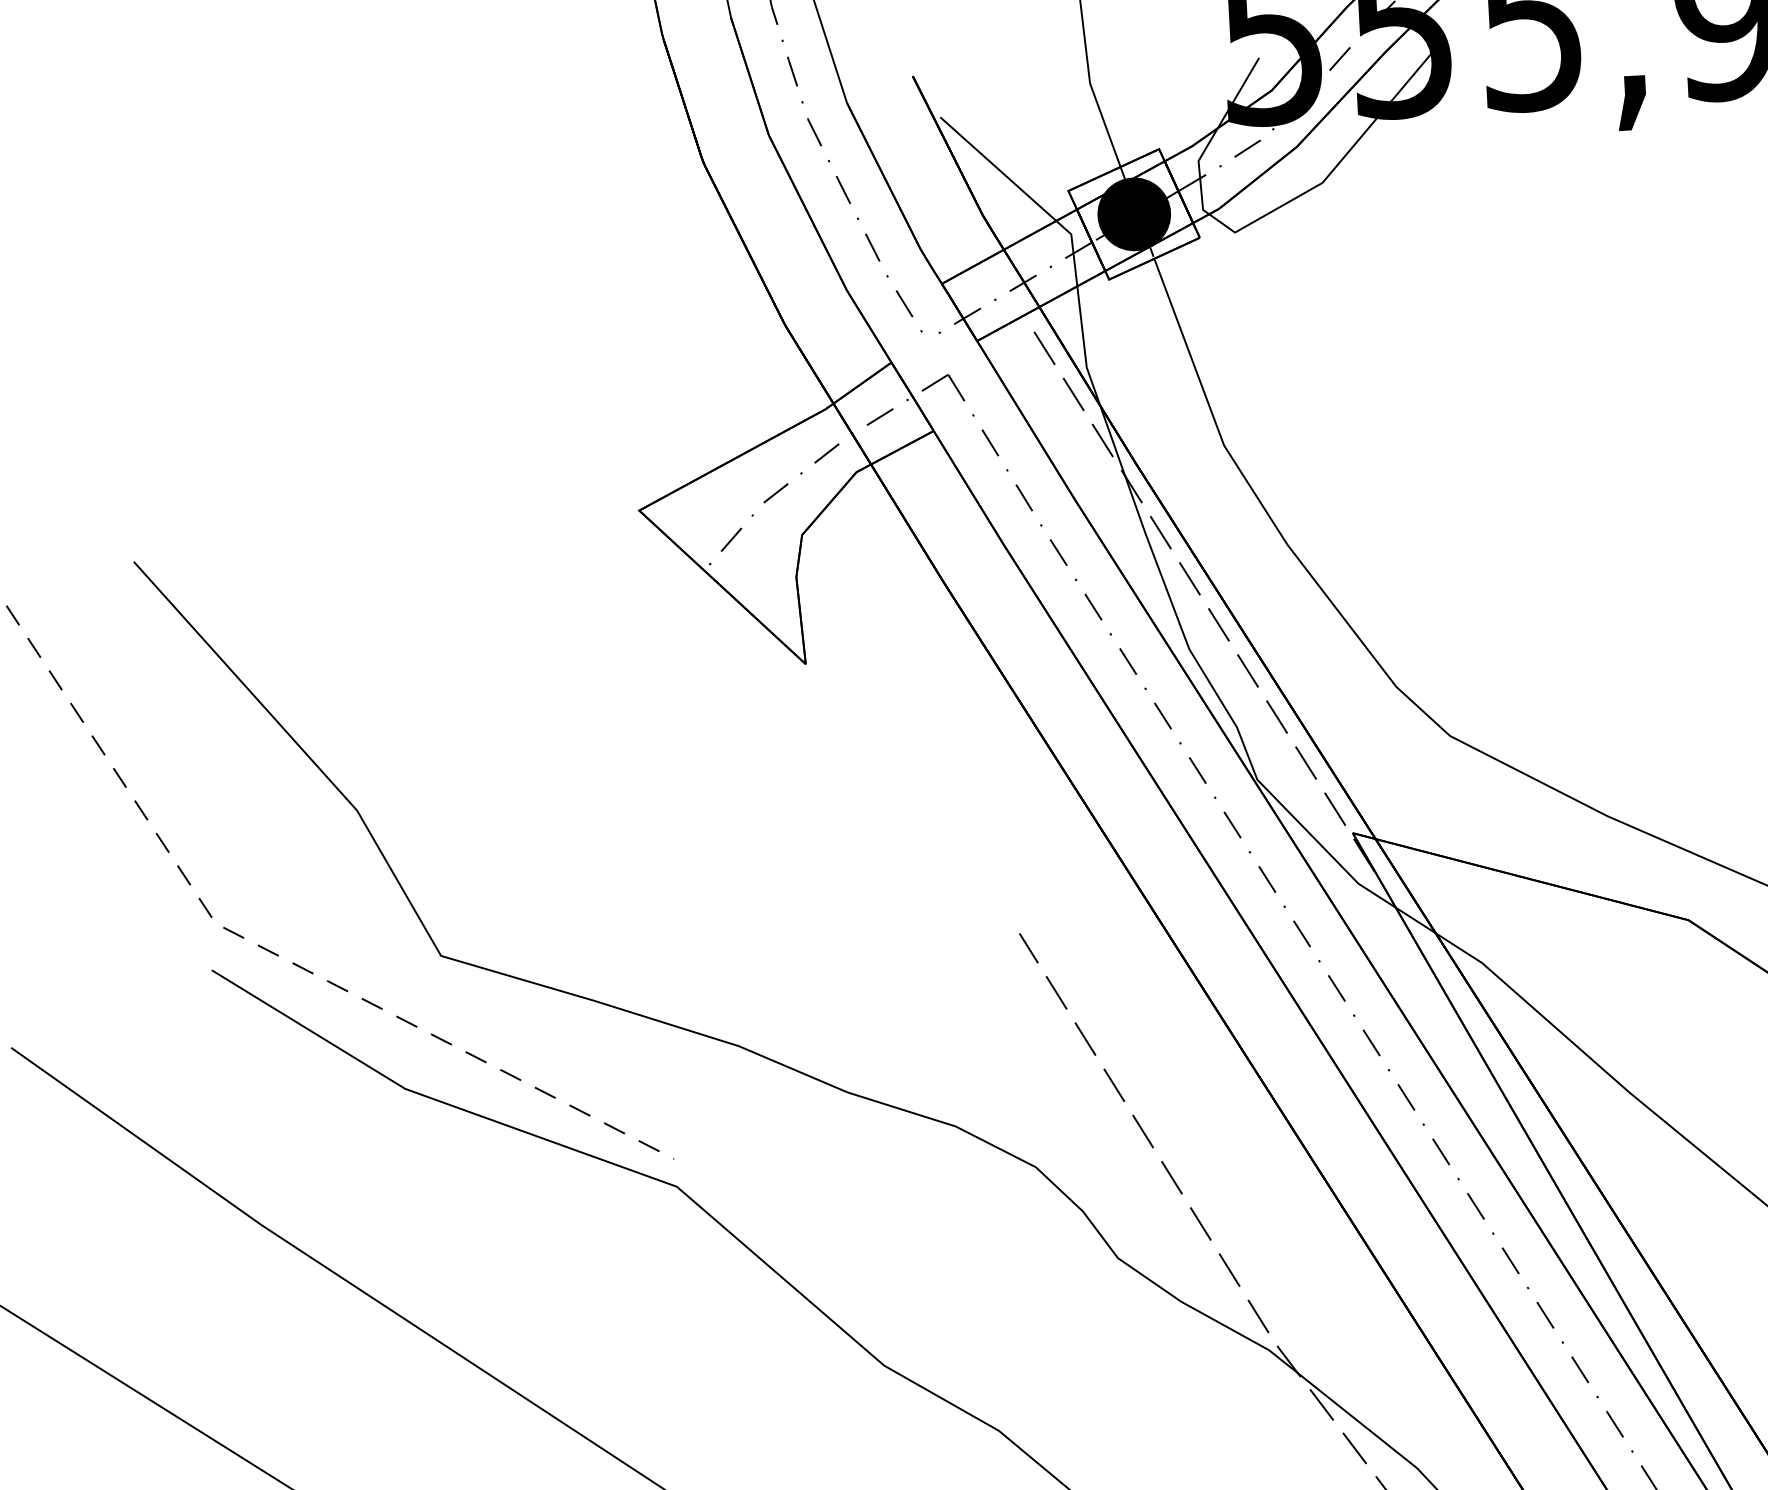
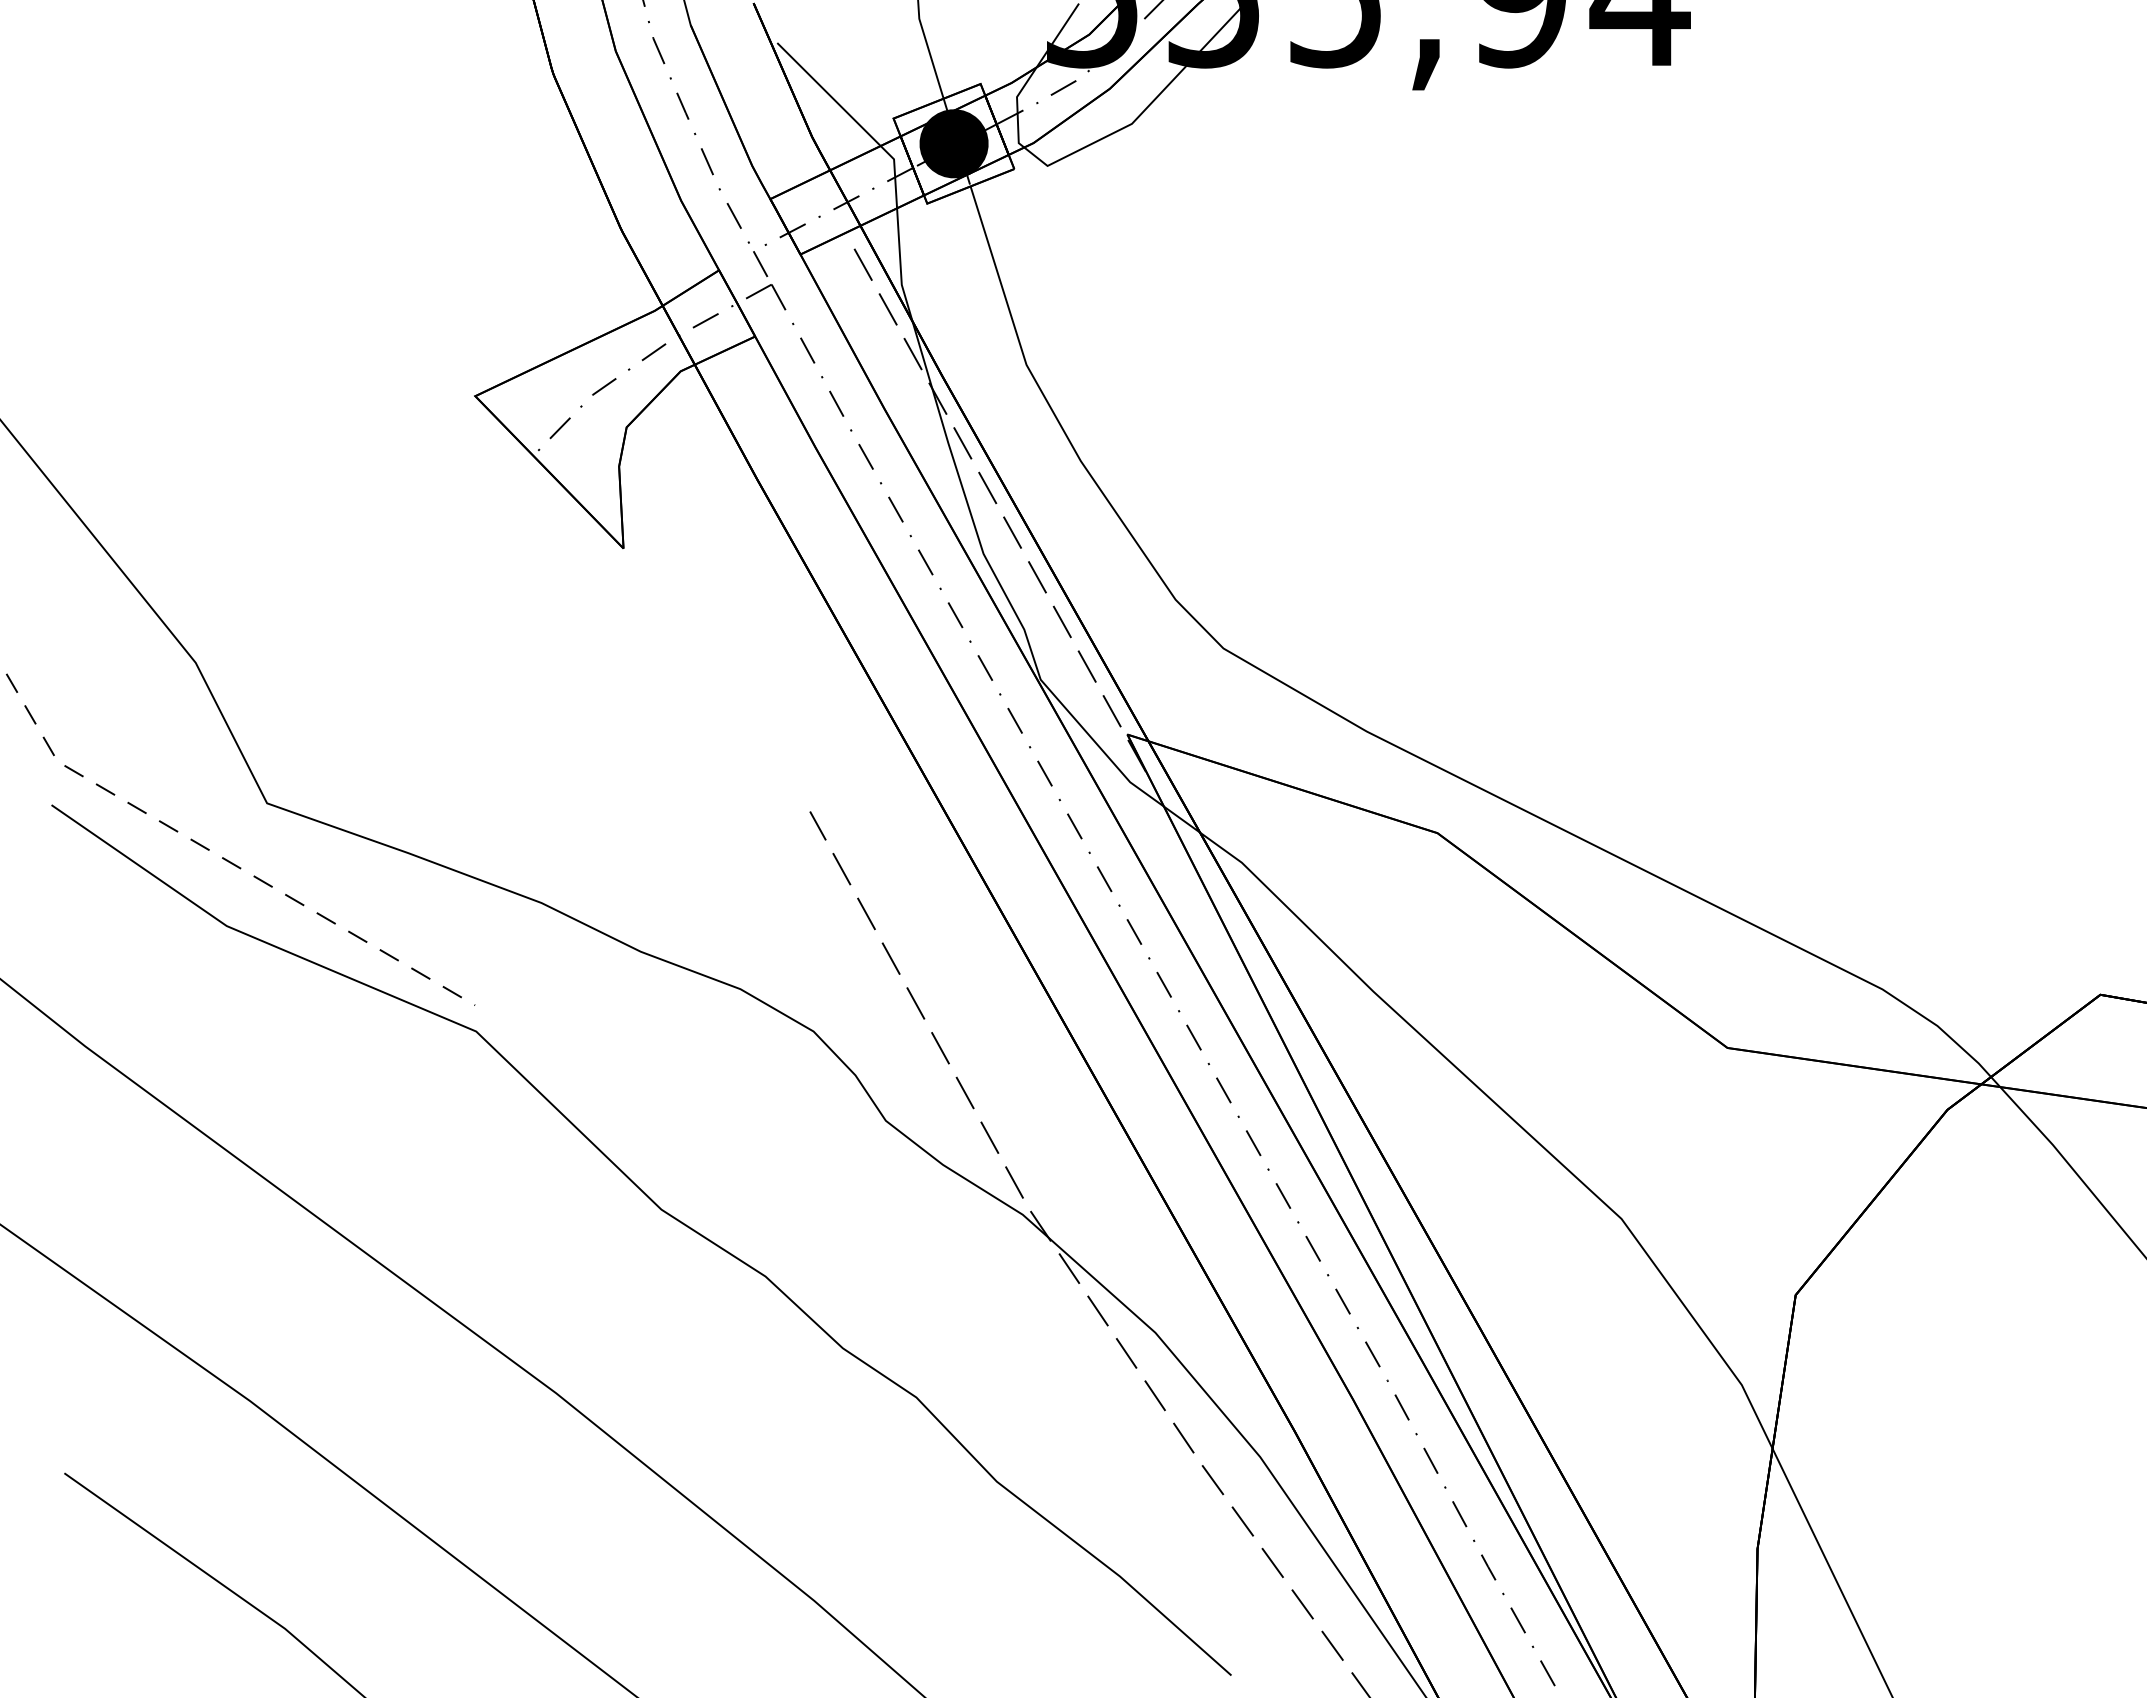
line: (935, 353) -> (760, 264), added

